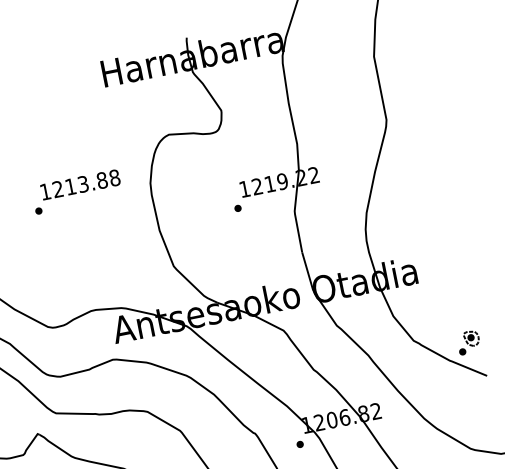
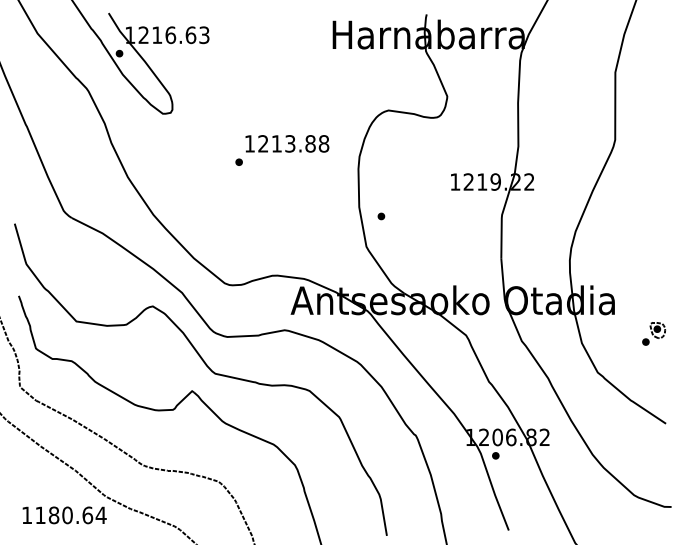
part: (238, 208) -> (381, 216), moved
part: (468, 342) -> (653, 333), moved
part: (299, 444) -> (495, 455), moved

